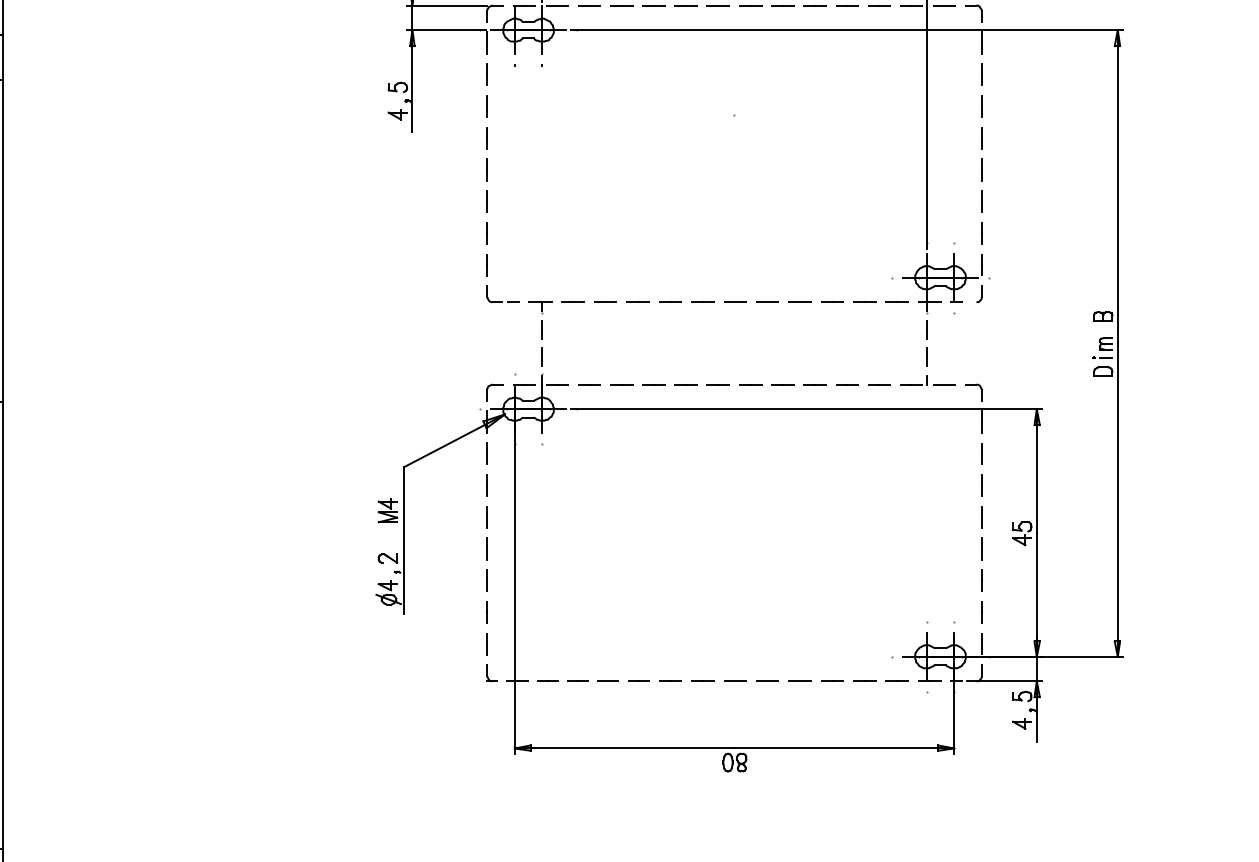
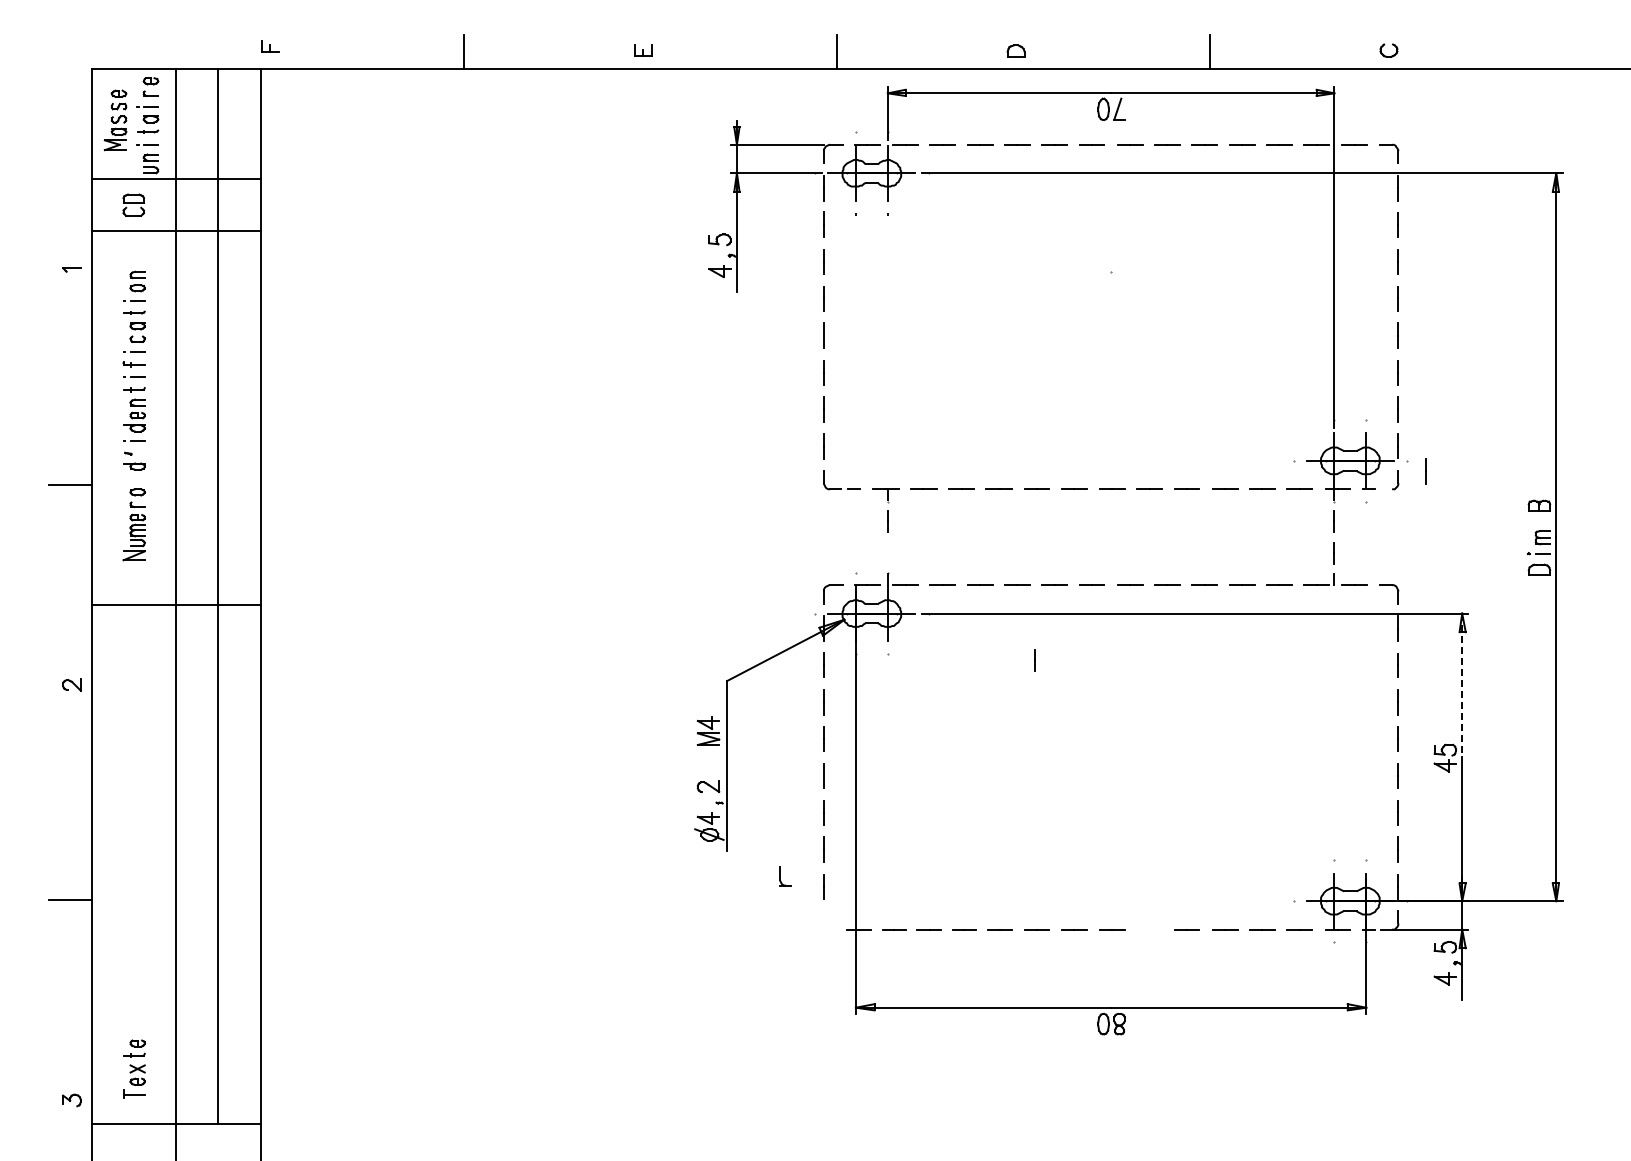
line: (1005, 286) -> (1425, 471), added
line: (542, 357) -> (1034, 660), moved
line: (1037, 471) -> (1462, 685), solid -> dashed
part: (492, 673) -> (785, 876), moved
line: (767, 681) -> (1149, 929), removed

